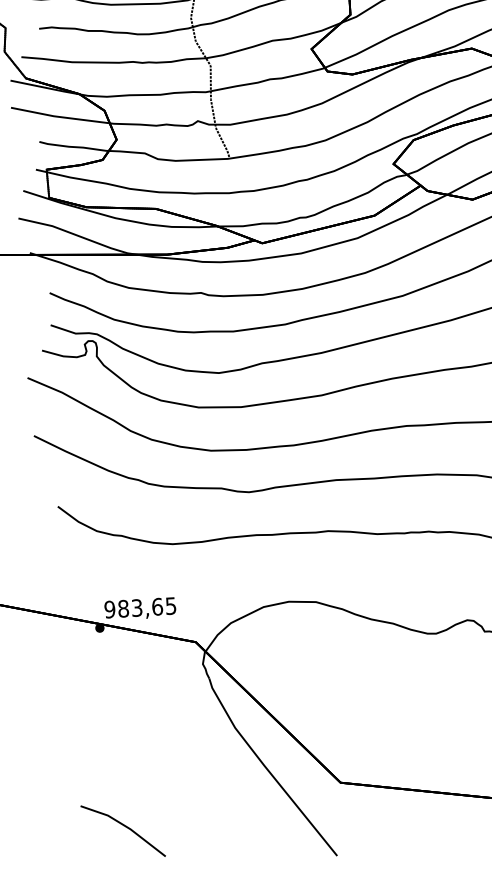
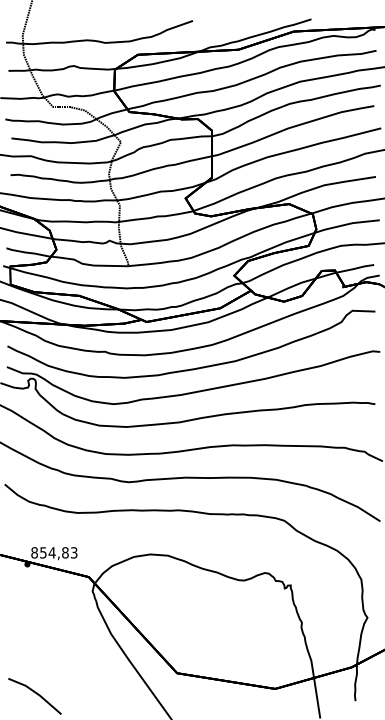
text: (140, 607) -> (54, 552), 983,65 -> 854,83

